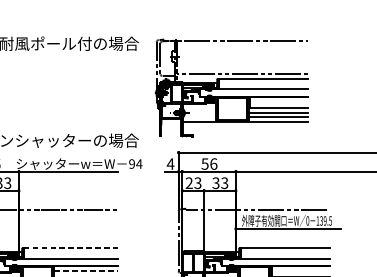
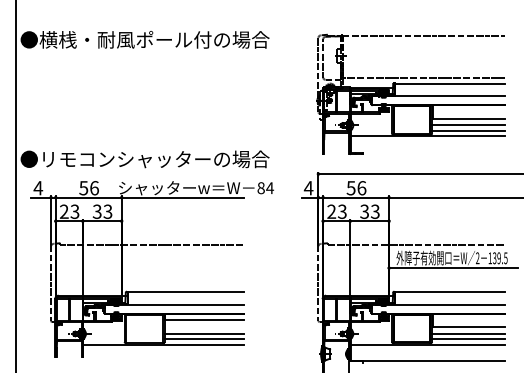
part: (231, 87) -> (410, 93), moved
text: (131, 164) -> (260, 188), 94 -> 84
text: (307, 221) -> (477, 258), 0 -> 2
line: (71, 248) -> (186, 292), dashed -> solid
line: (86, 270) -> (205, 319), dashed -> solid

